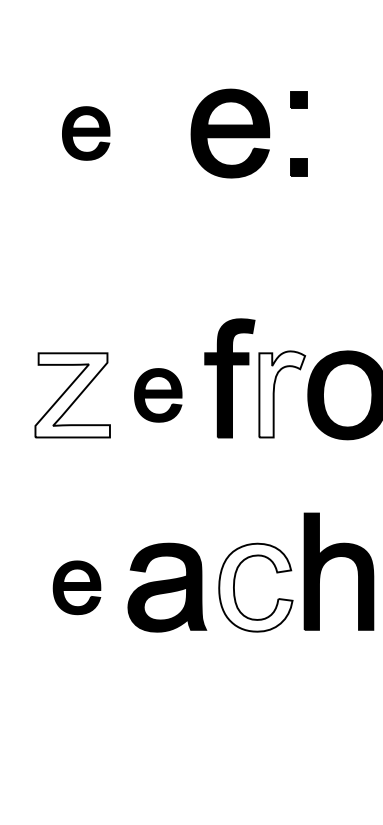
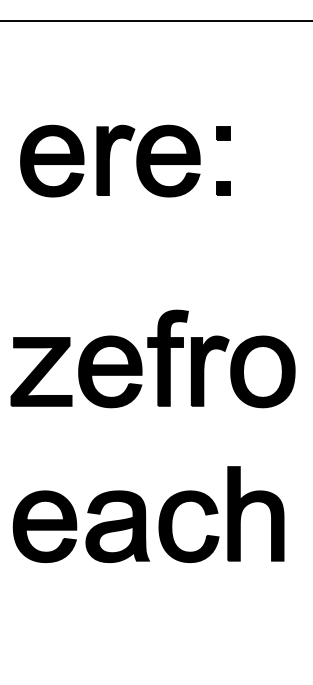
part: (164, 131) -> (115, 159), added
part: (86, 132) -> (52, 160), size x1.67
fill: (281, 393) -> (209, 370), added
fill: (72, 394) -> (41, 371), added
part: (158, 394) -> (110, 371), size x1.67
part: (76, 587) -> (44, 526), size x1.67
fill: (255, 587) -> (188, 526), added

